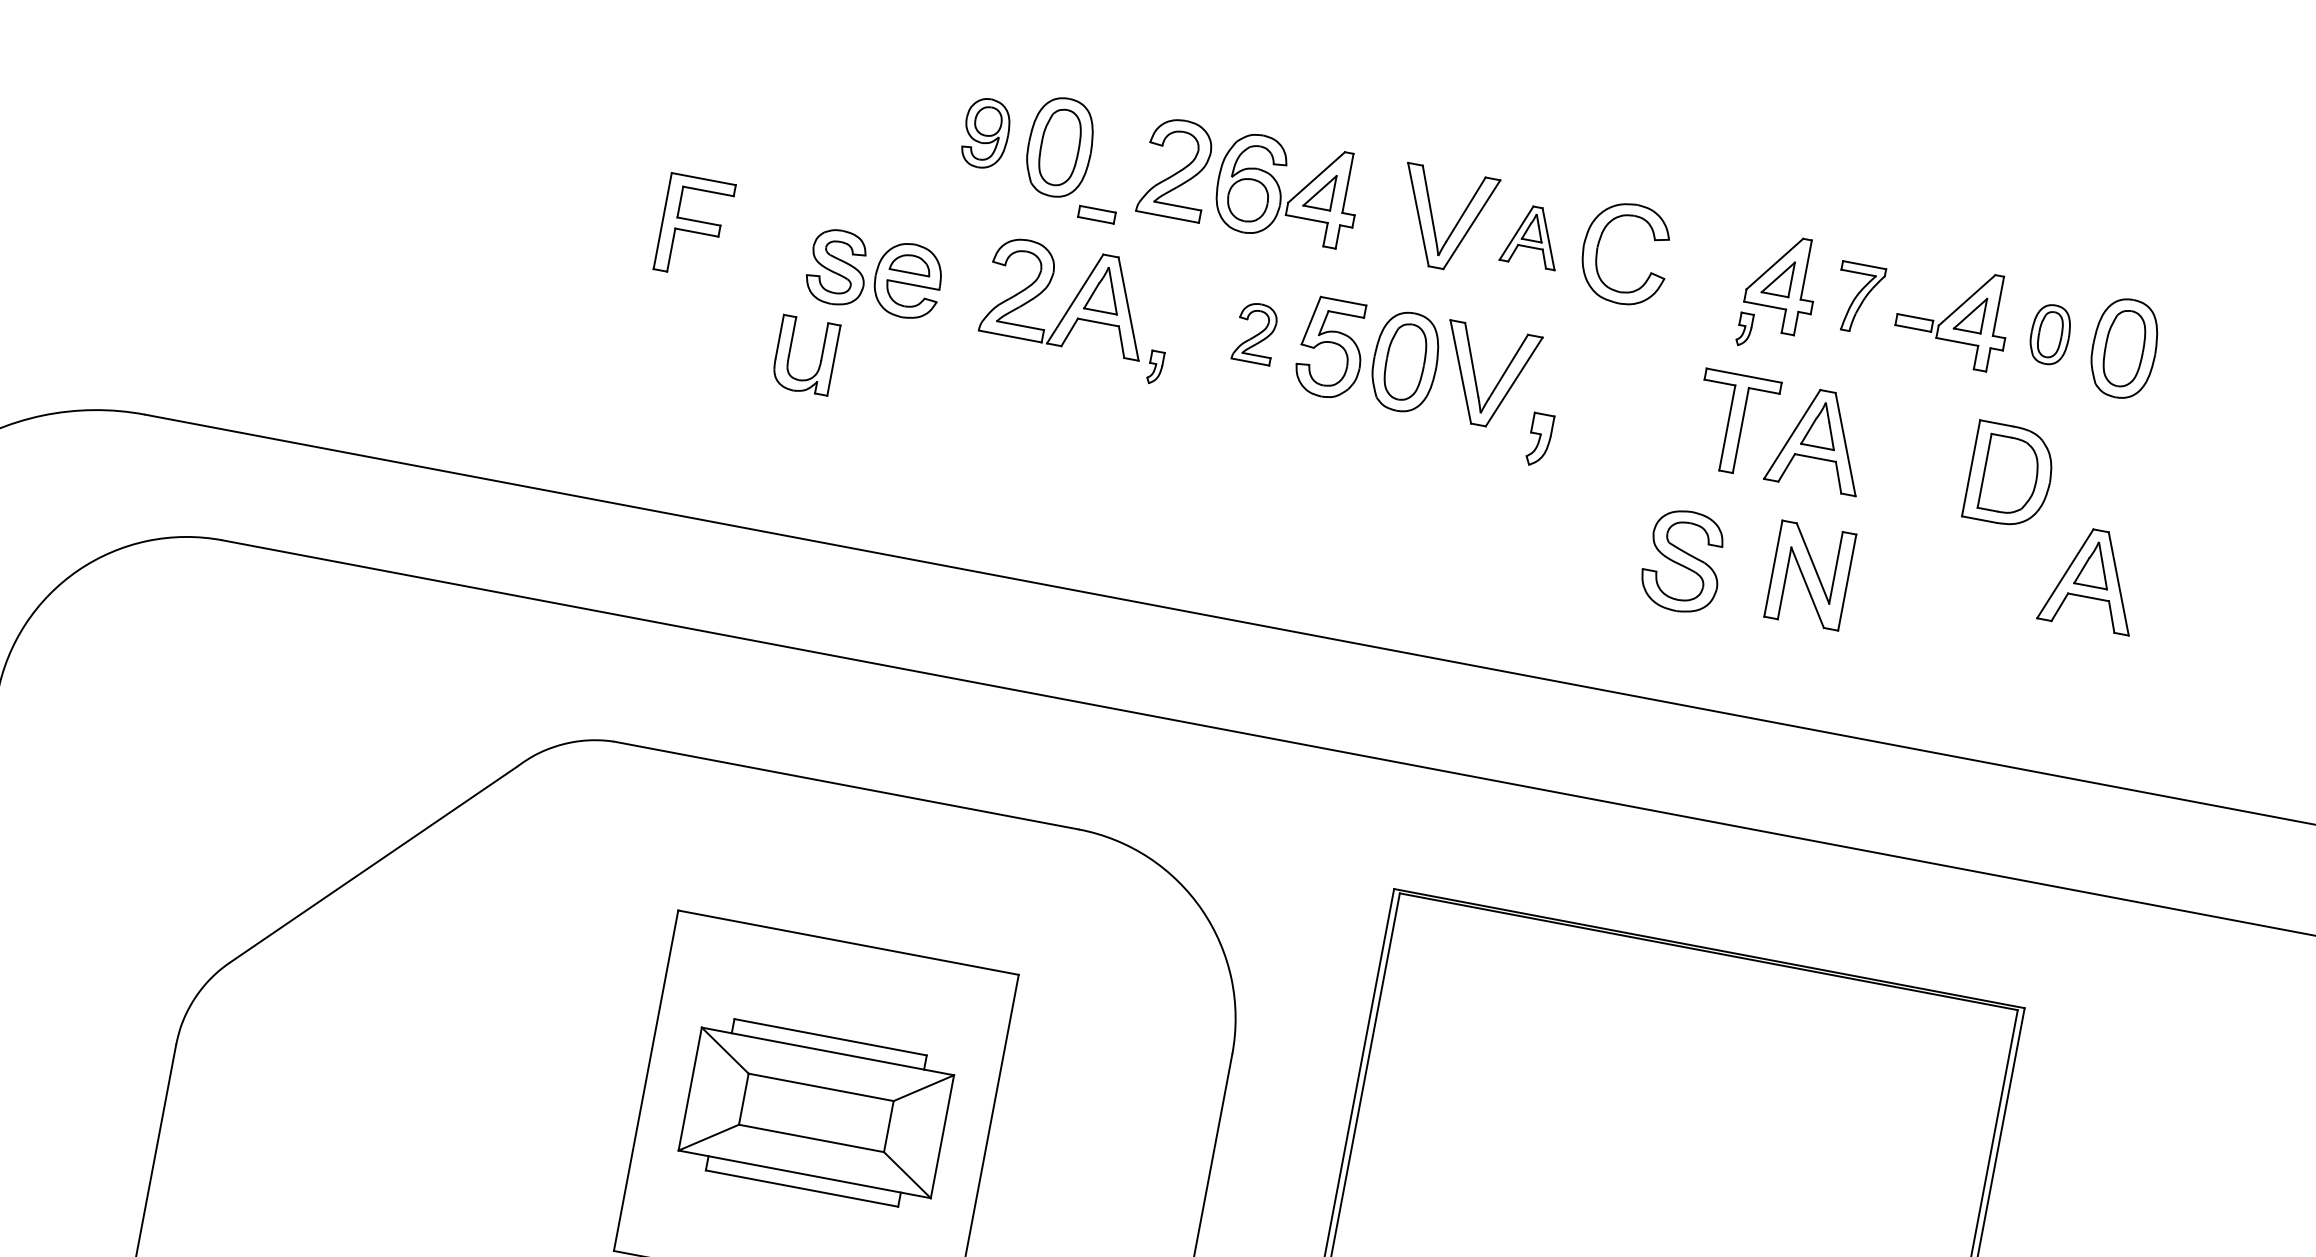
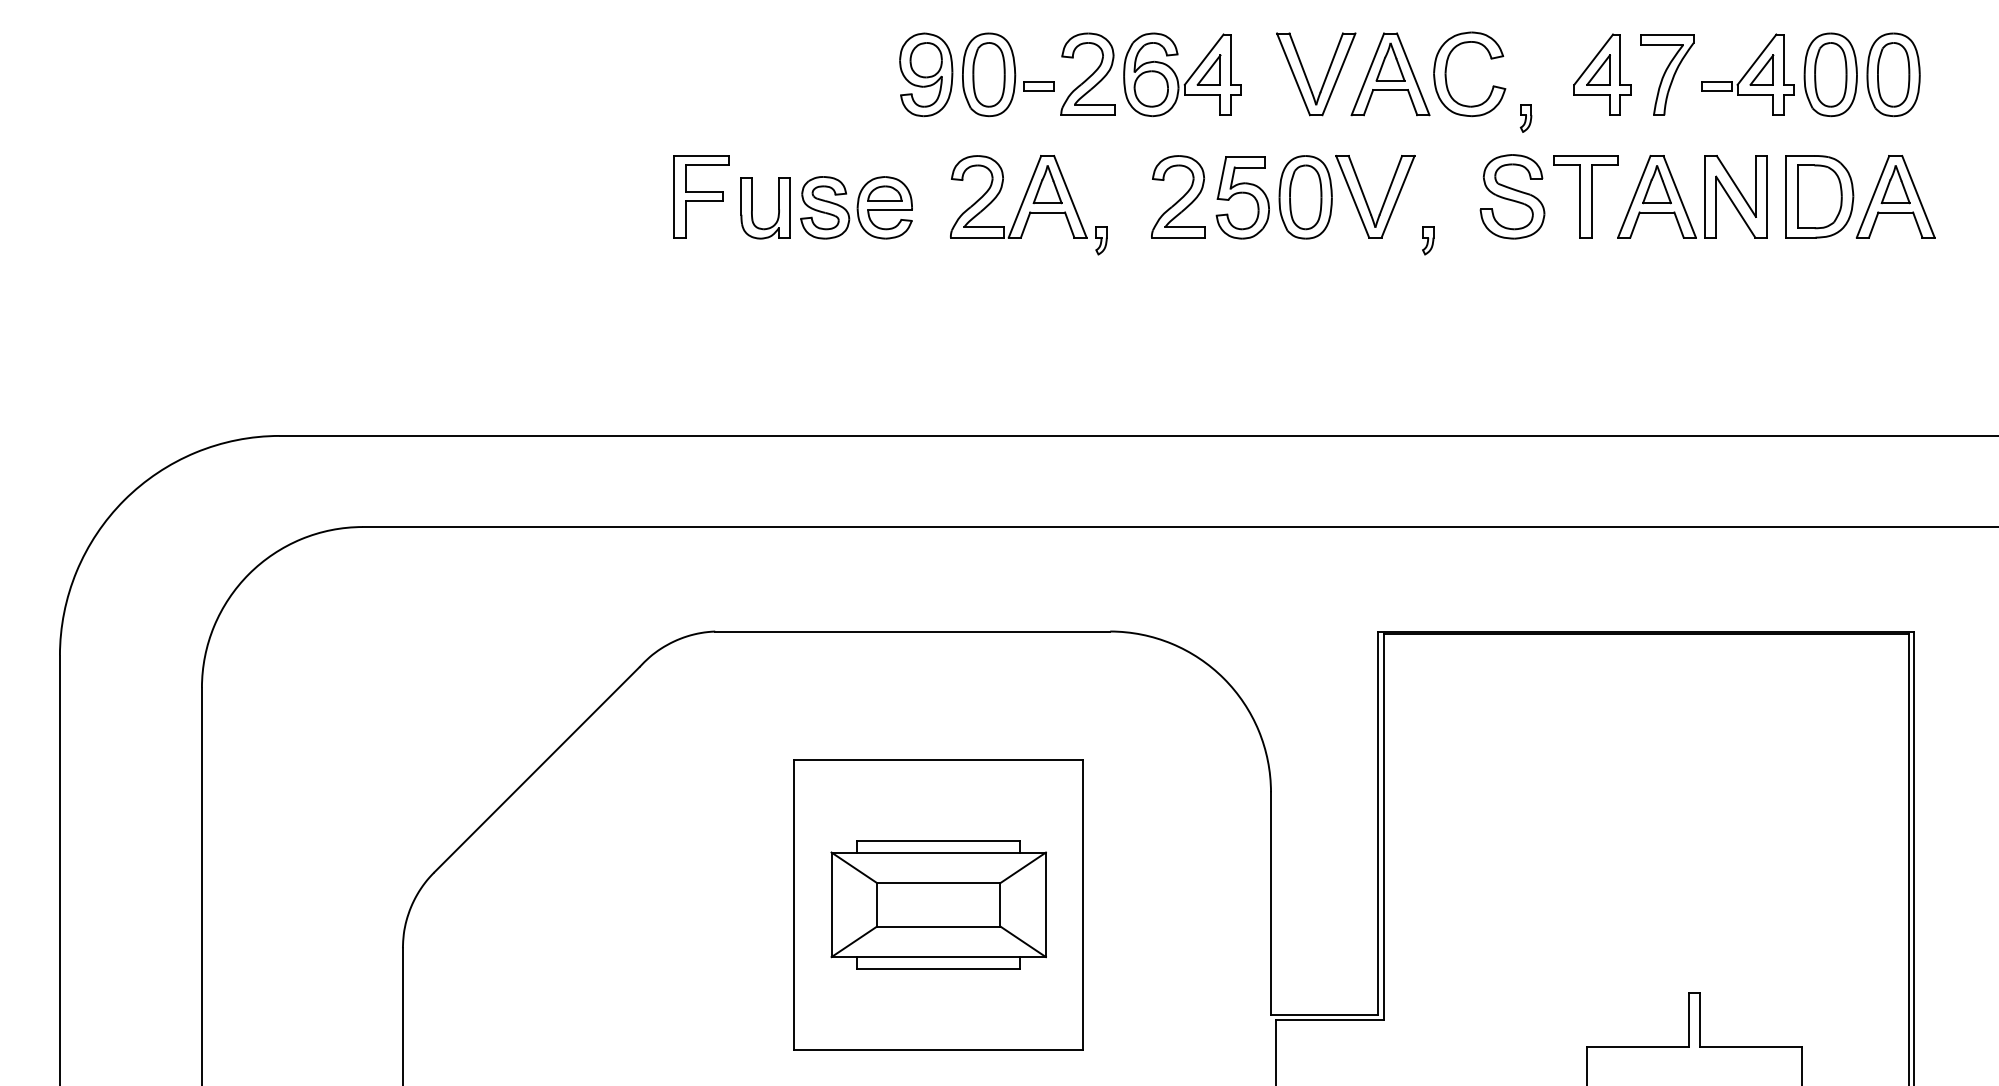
part: (986, 133) -> (926, 74), size x1.43
part: (1096, 214) -> (1038, 86), moved
part: (1532, 236) -> (1390, 74), size x1.67
part: (1858, 297) -> (1667, 74), size x1.43
part: (1743, 329) -> (1525, 118), moved
part: (1255, 332) -> (1178, 196), size x1.67
part: (2050, 334) -> (1830, 74), size x1.67
part: (790, 353) -> (752, 208), moved
part: (1540, 440) -> (1428, 240), size x0.62
part: (1683, 560) -> (1512, 196), moved
part: (1809, 575) -> (1735, 196), moved
part: (2091, 578) -> (1895, 196), moved

